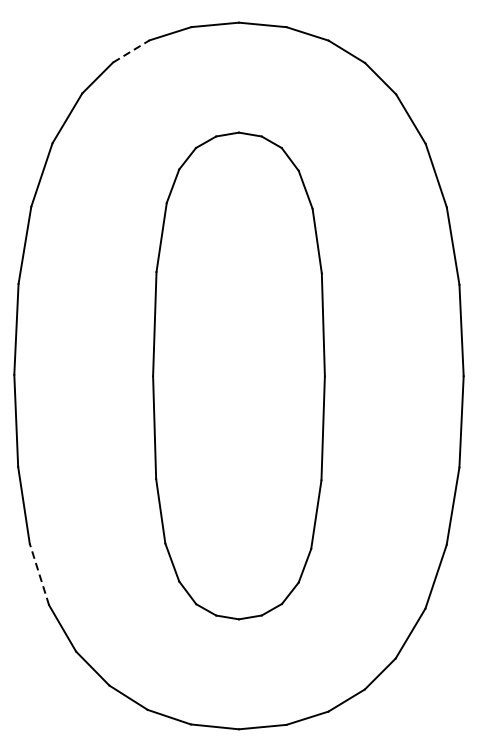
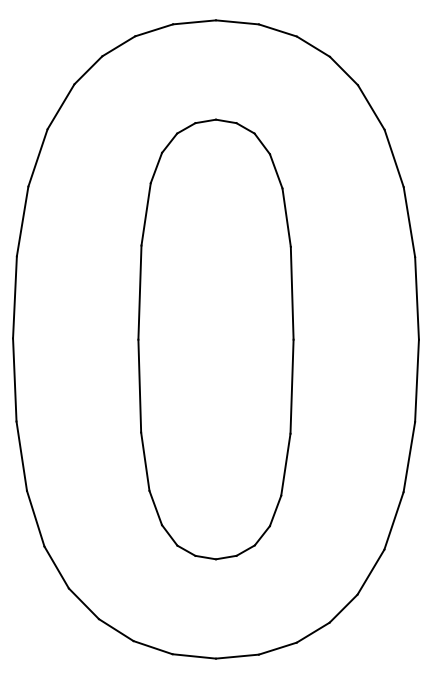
line: (132, 51) -> (119, 46), dashed -> solid
line: (39, 574) -> (35, 518), dashed -> solid

